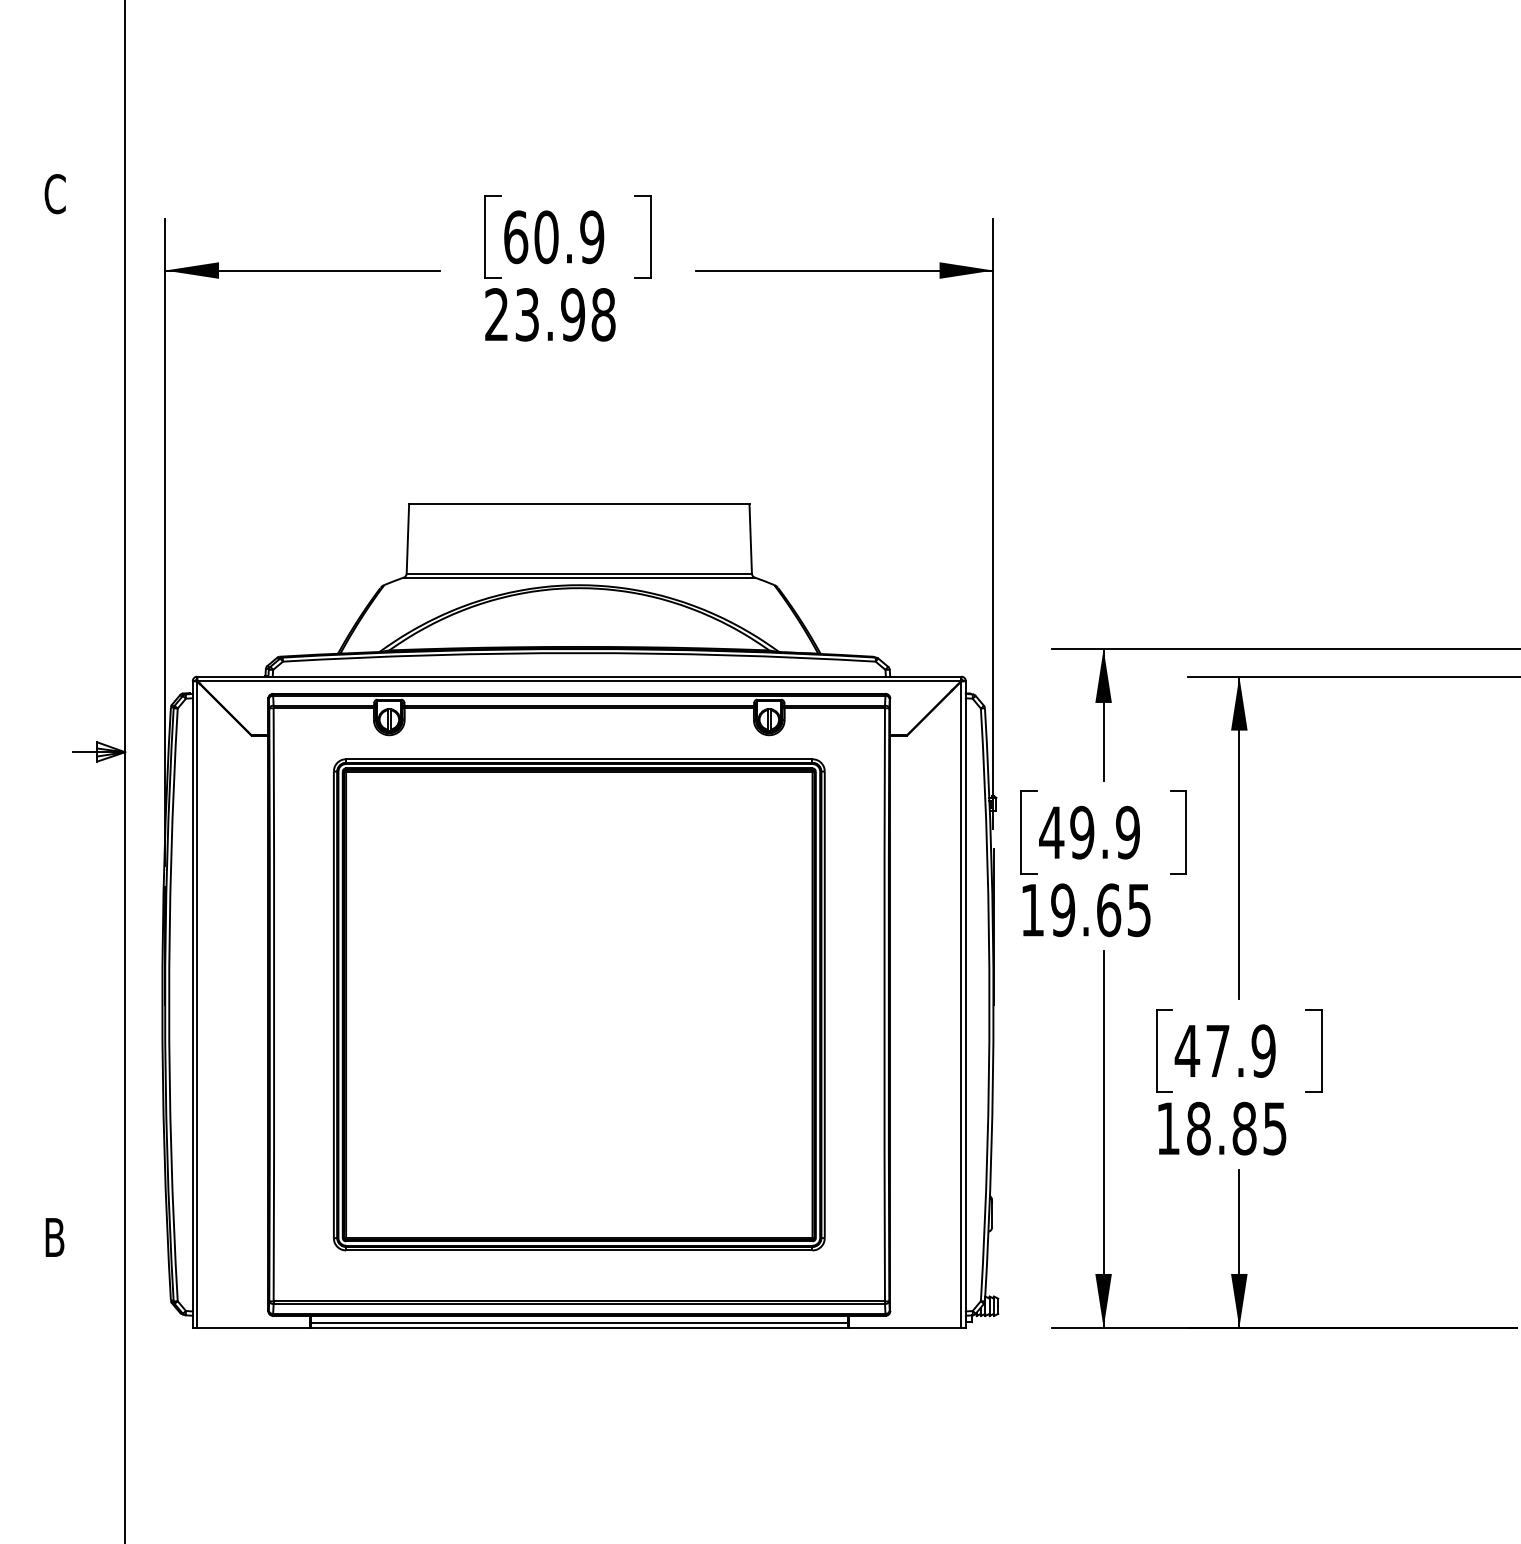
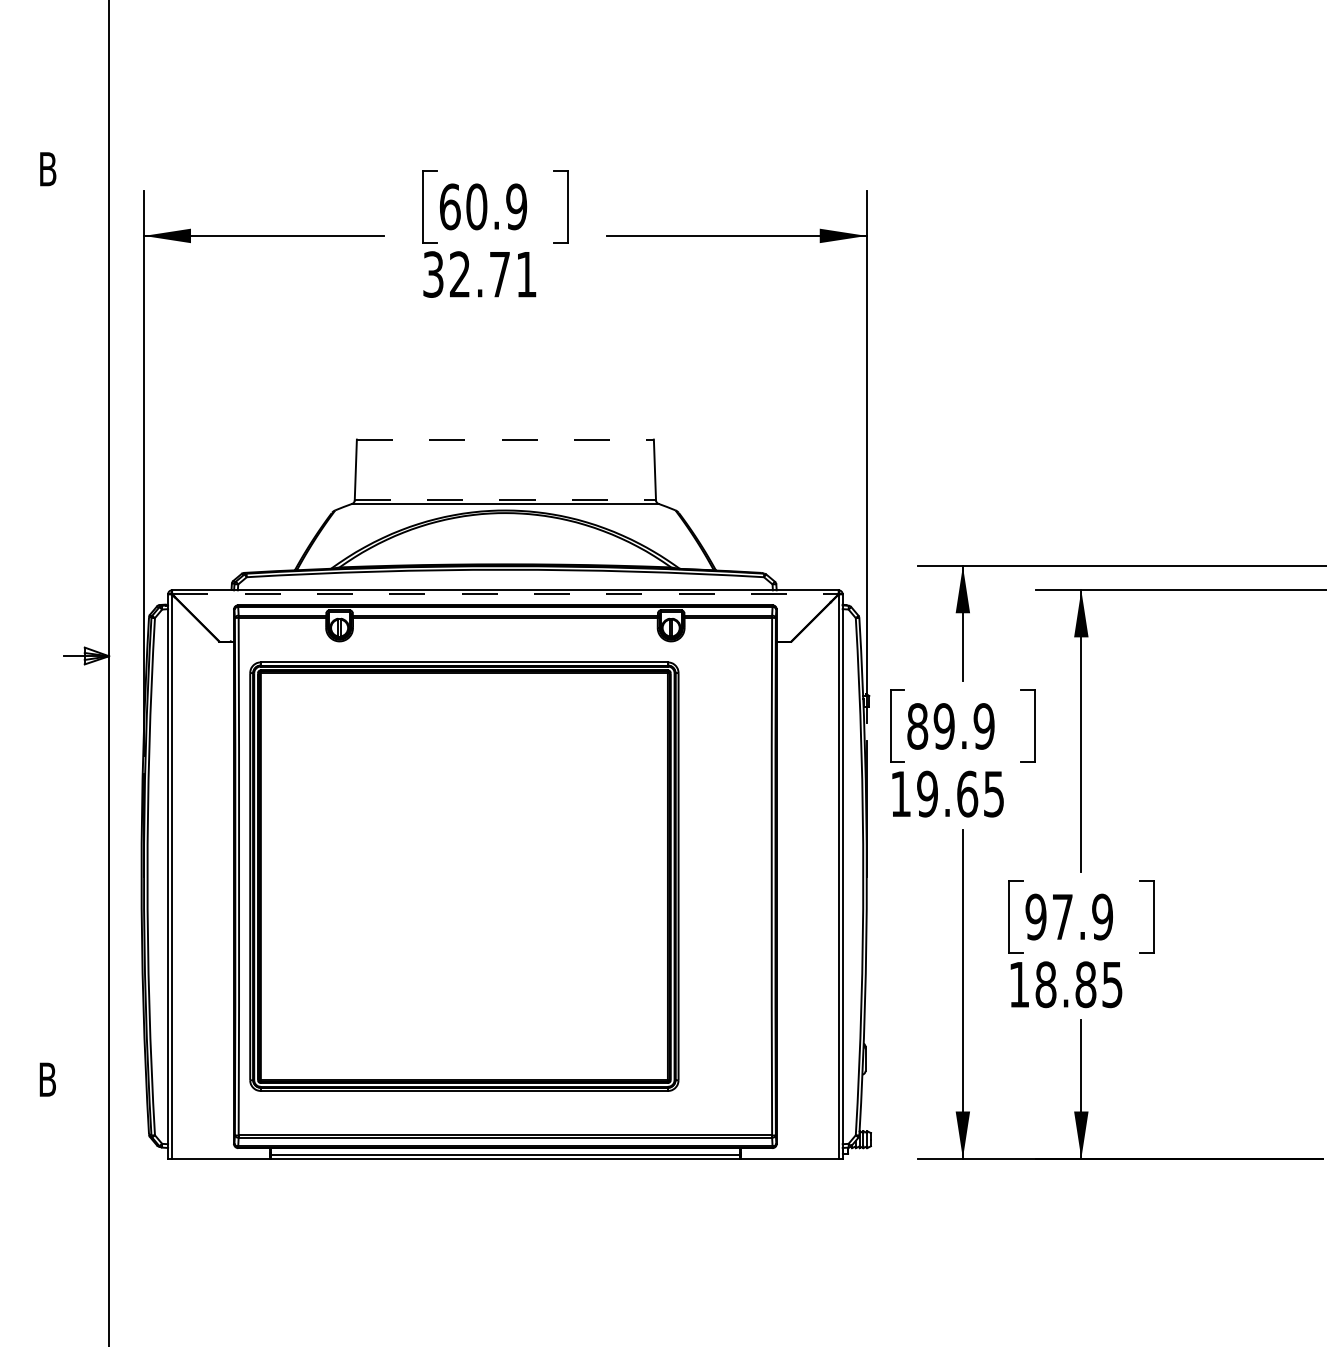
text: (54, 194) -> (47, 169), C -> B
text: (550, 314) -> (480, 274), 23.98 -> 32.71
line: (579, 503) -> (505, 439), solid -> dashed
line: (579, 573) -> (505, 500), solid -> dashed
line: (579, 681) -> (505, 594), solid -> dashed
text: (1051, 832) -> (917, 726), 49.9 -> 89.9
part: (579, 1004) -> (464, 876), moved
text: (1187, 1050) -> (1036, 916), 47.9 -> 97.9

